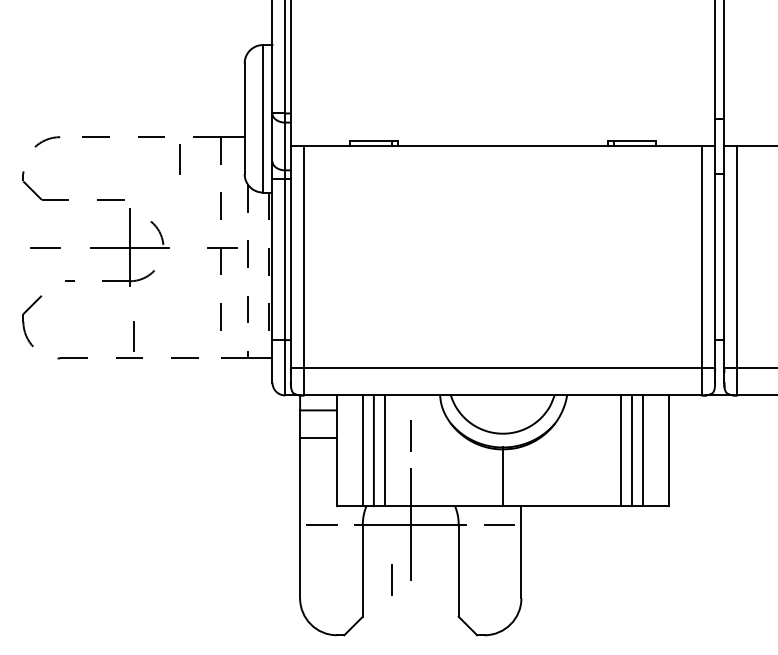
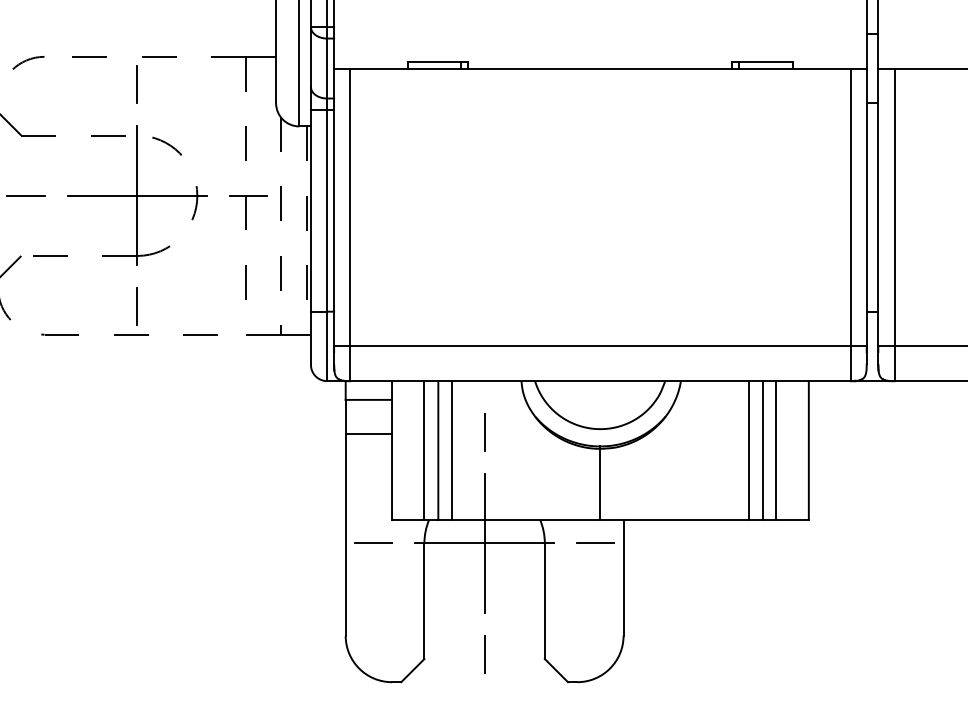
line: (179, 159) -> (136, 84), moved
part: (120, 247) -> (120, 195), size x1.43
line: (391, 579) -> (484, 653), moved

